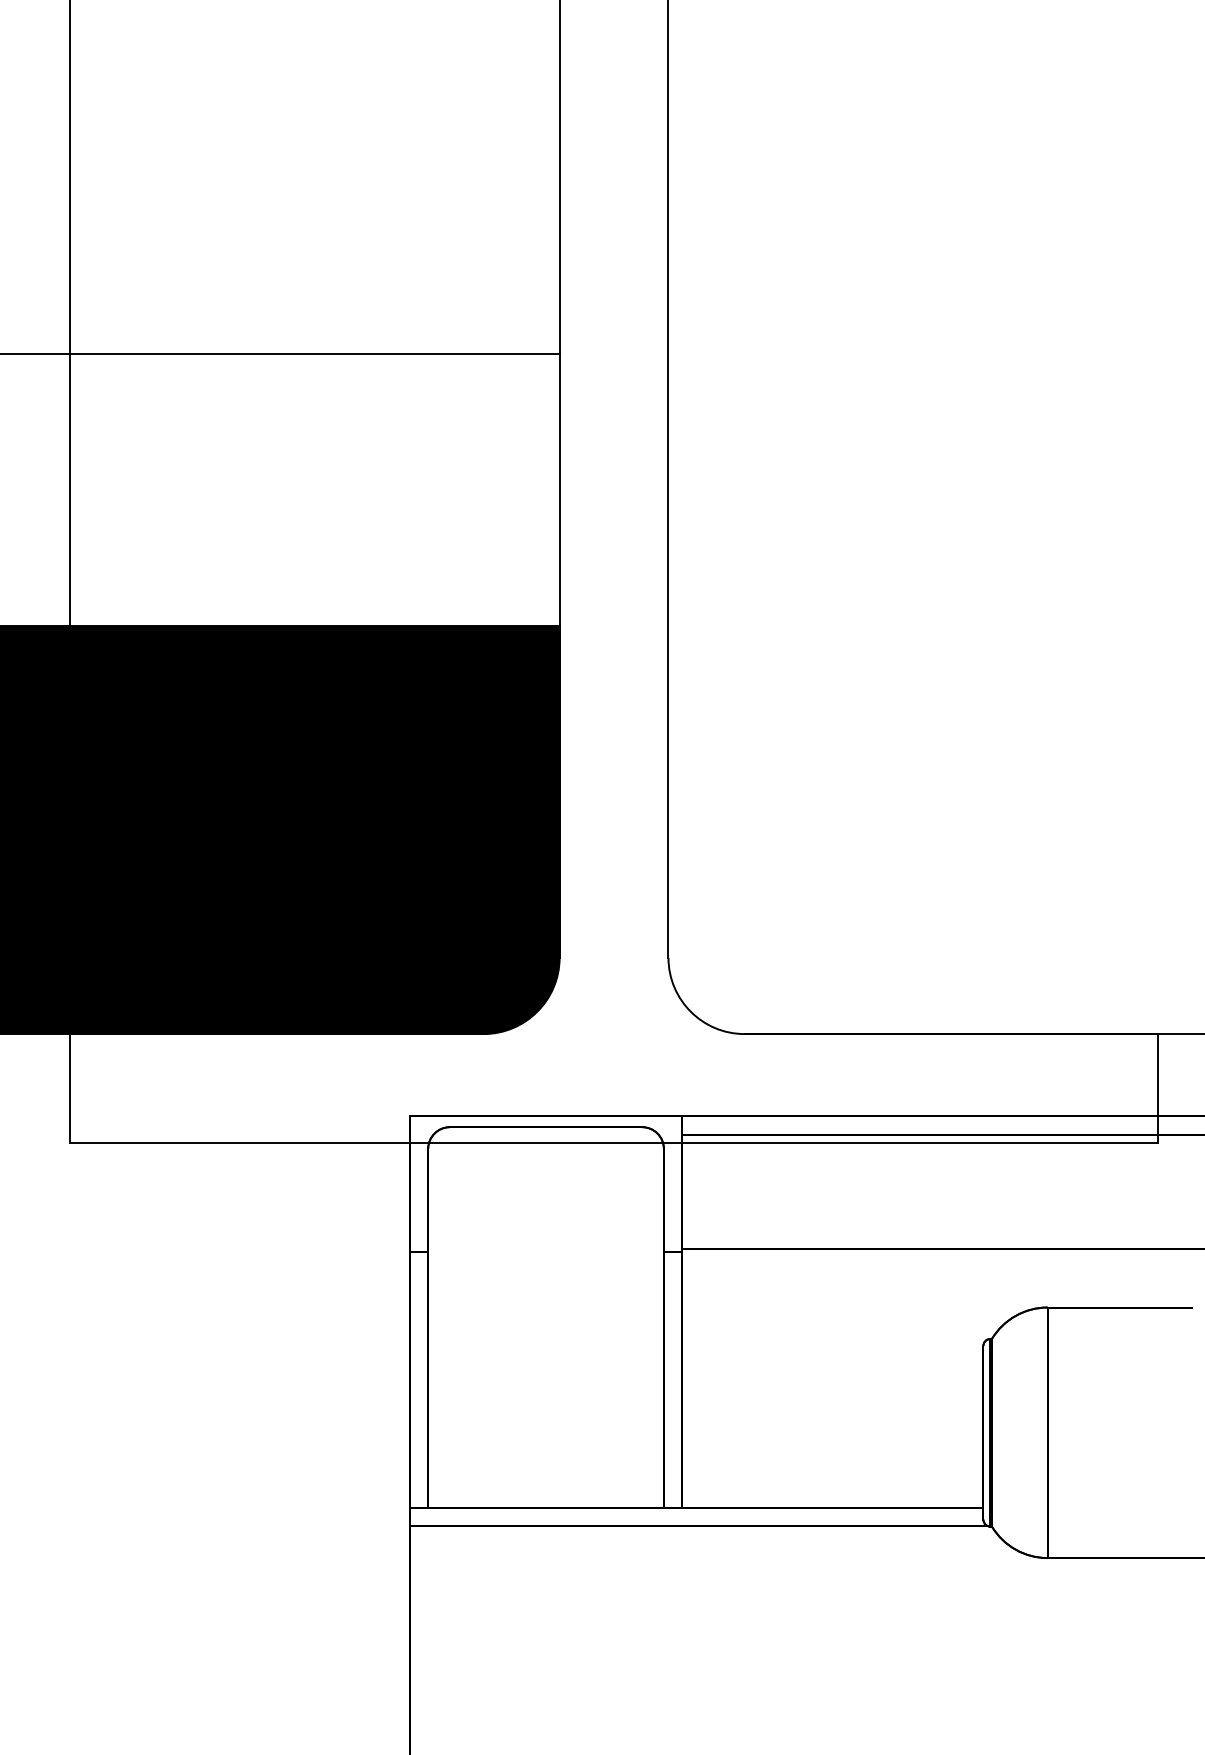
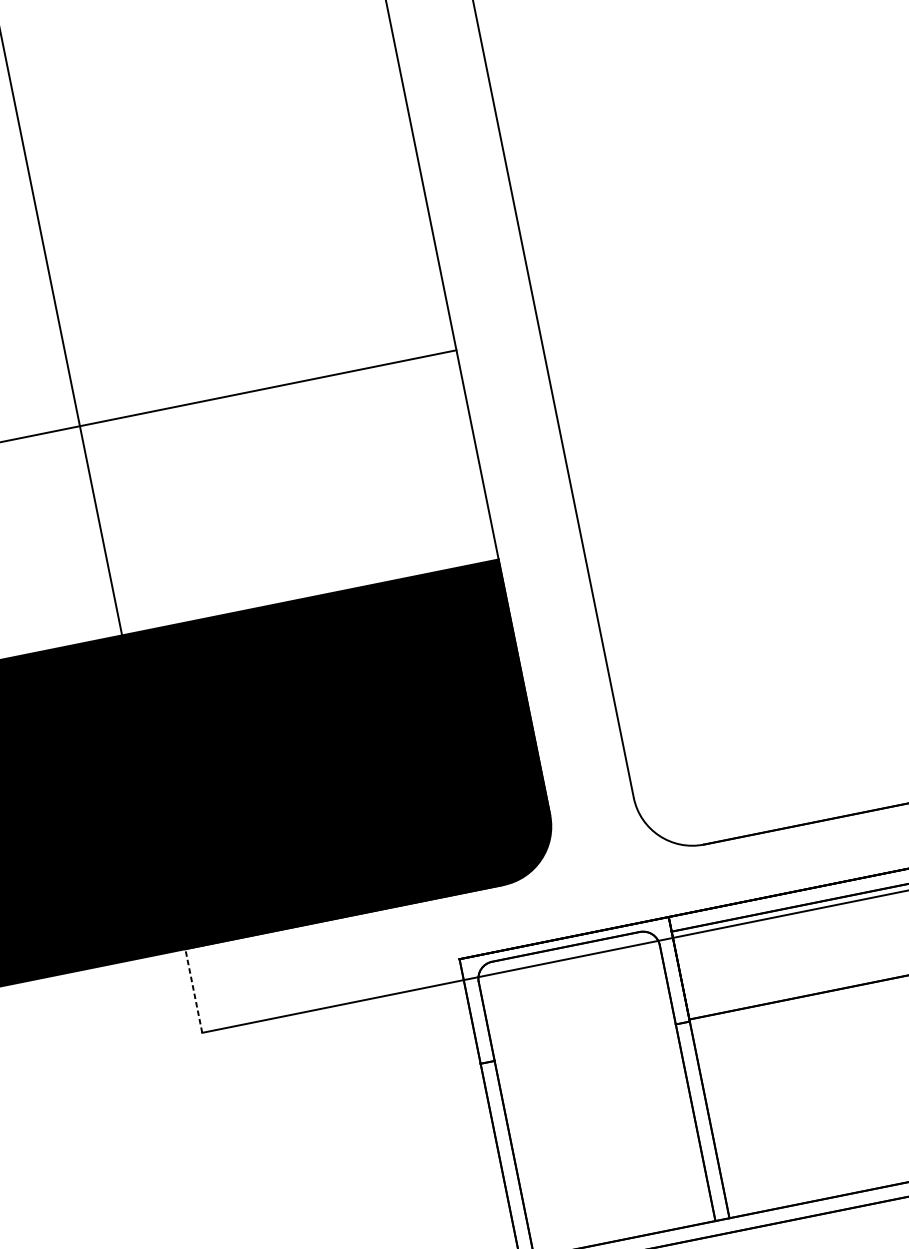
line: (69, 1088) -> (193, 991), solid -> dashed

